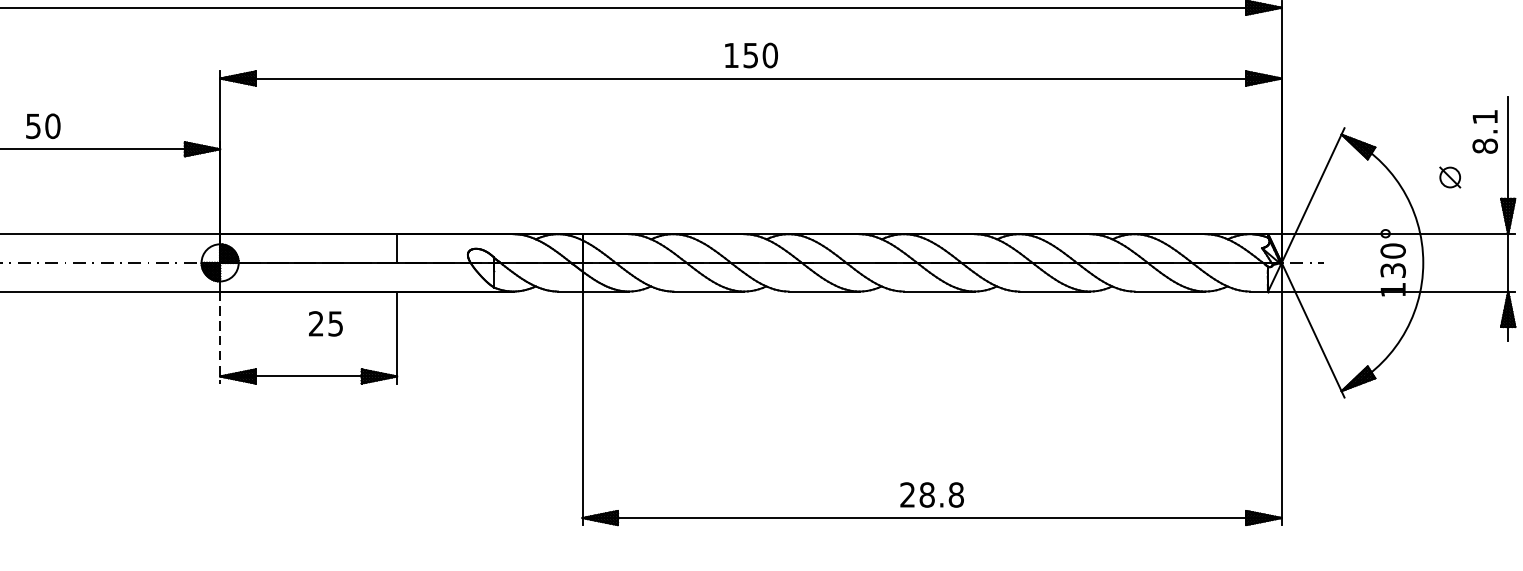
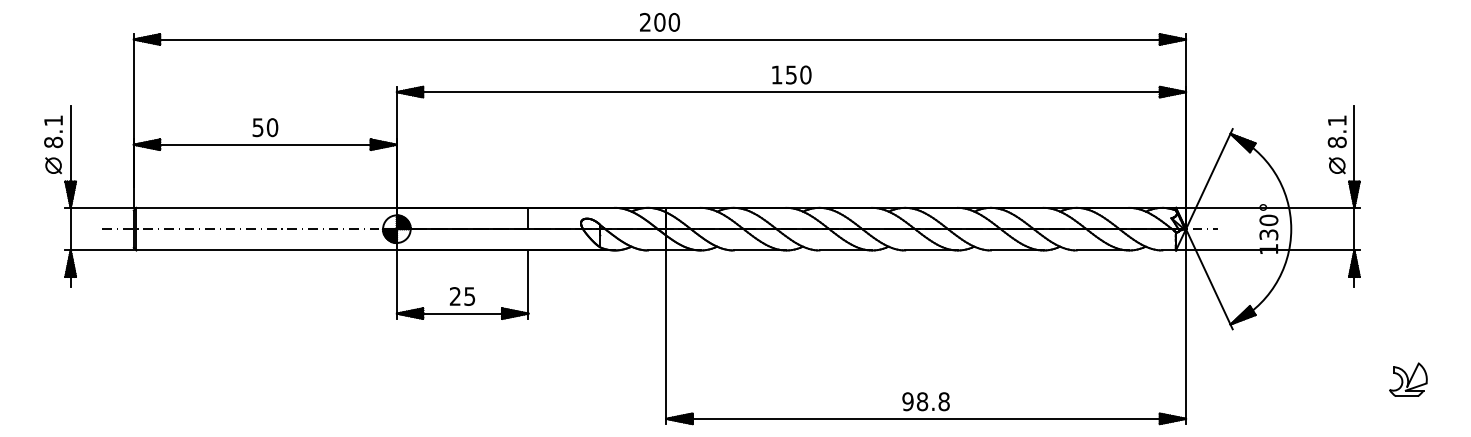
part: (1449, 177) -> (1336, 165), moved
text: (324, 323) -> (461, 296), moved
line: (219, 338) -> (396, 285), dashed -> solid
text: (907, 494) -> (907, 401), 28.8 -> 98.8

